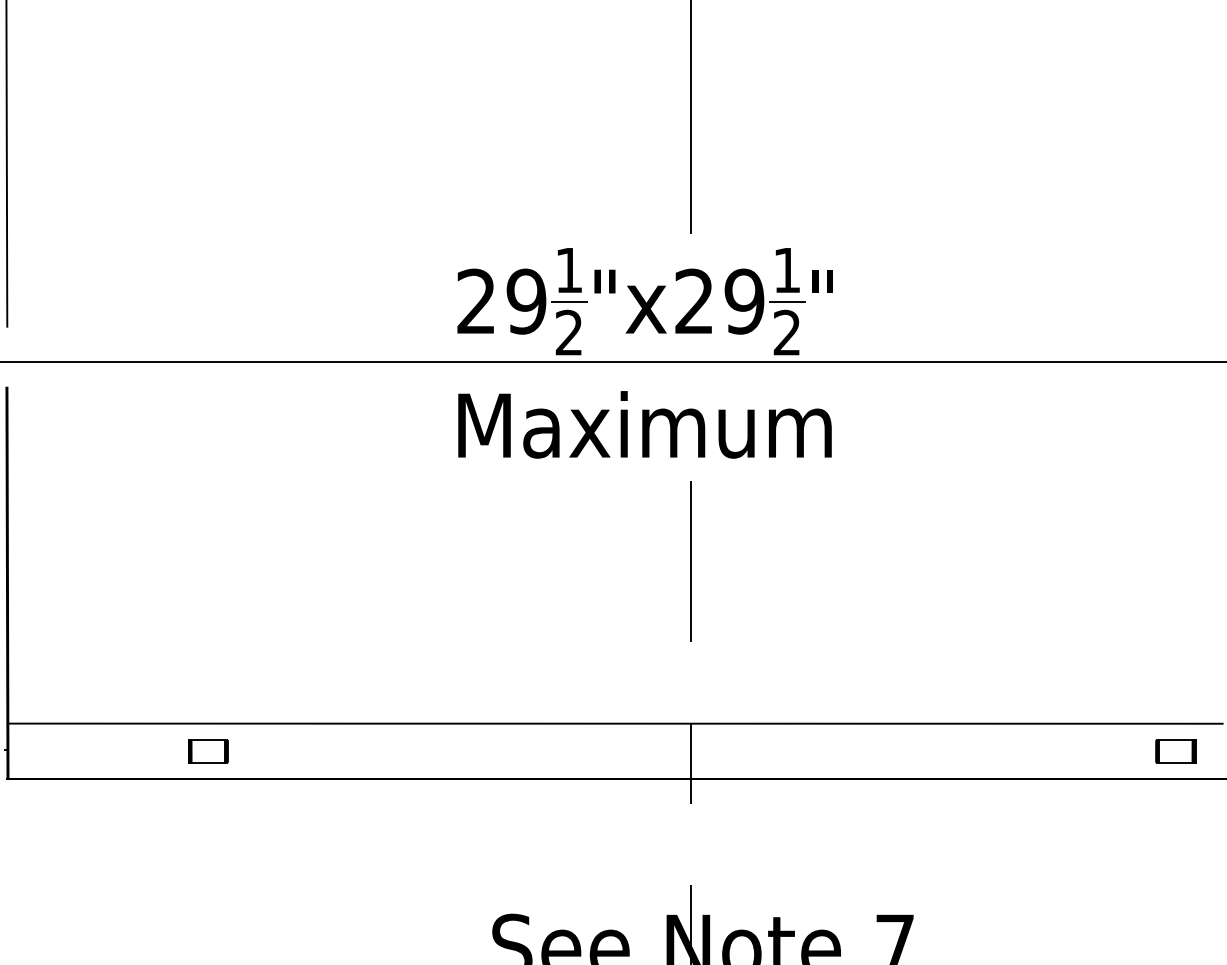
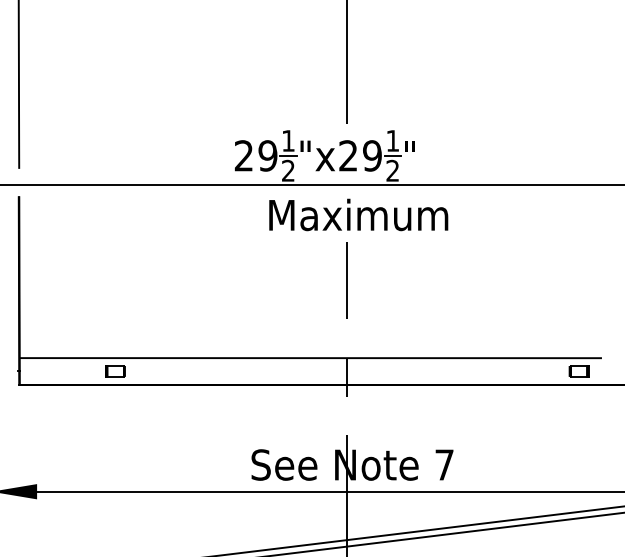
text: (644, 423) -> (358, 214), moved

